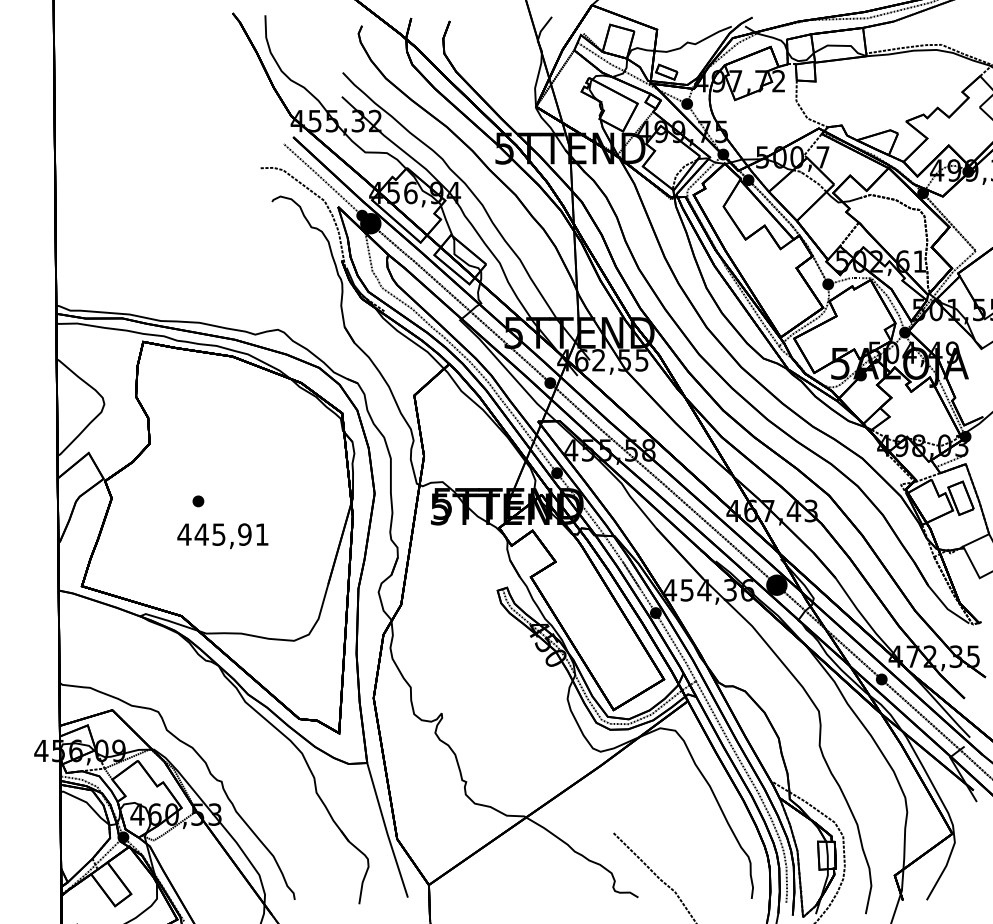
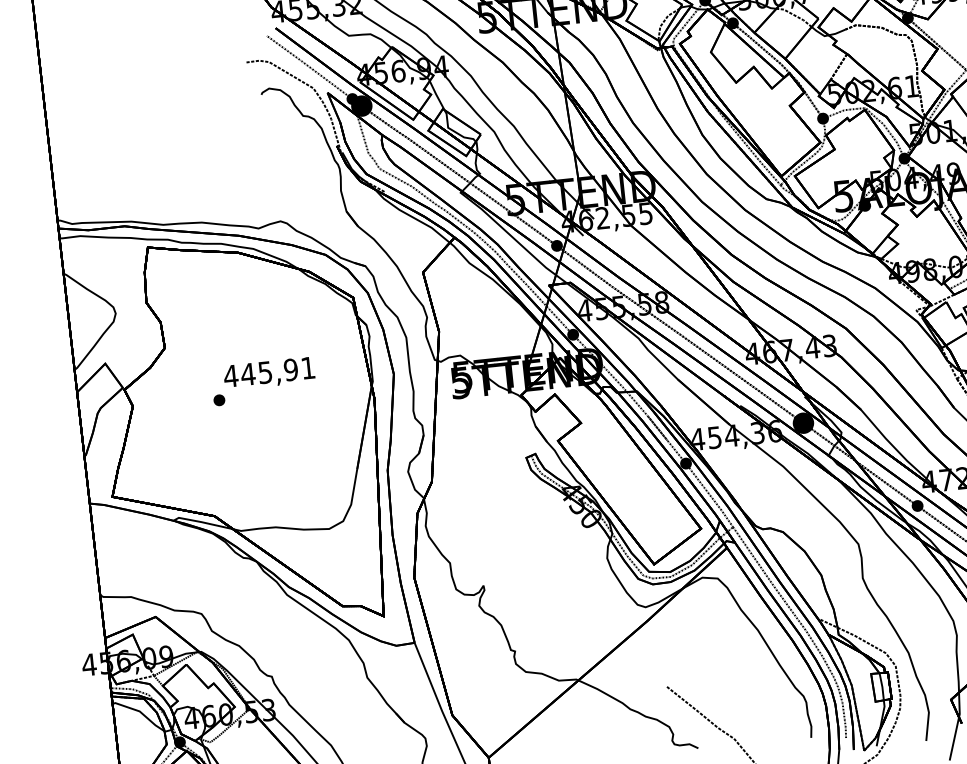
text: (222, 536) -> (269, 374), moved

